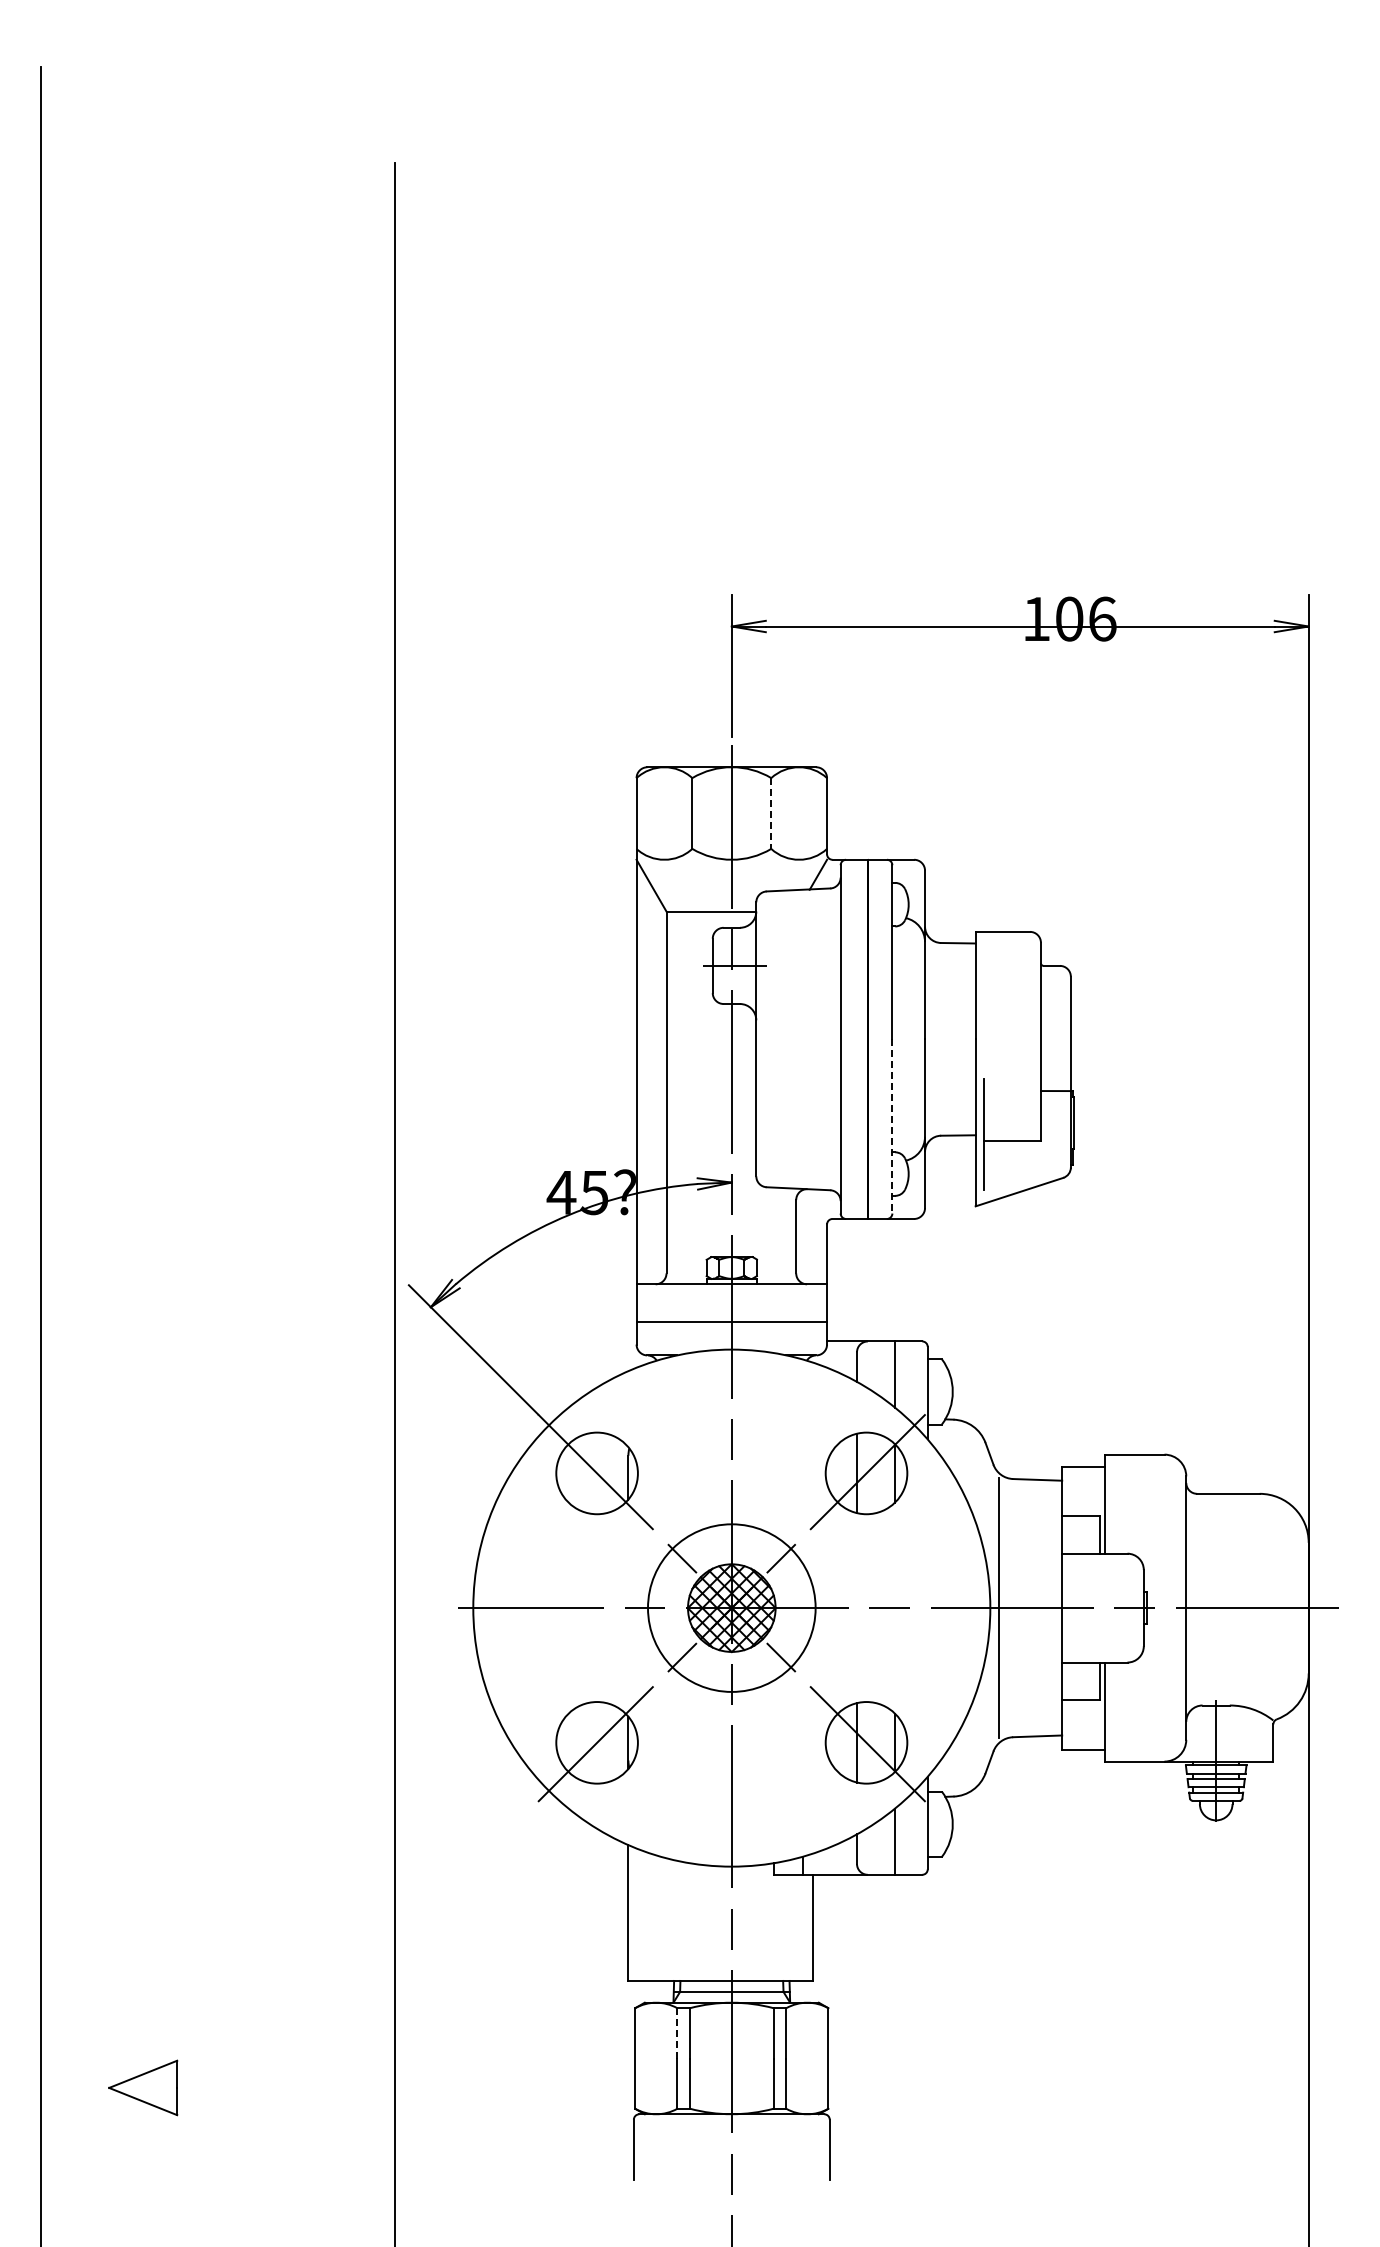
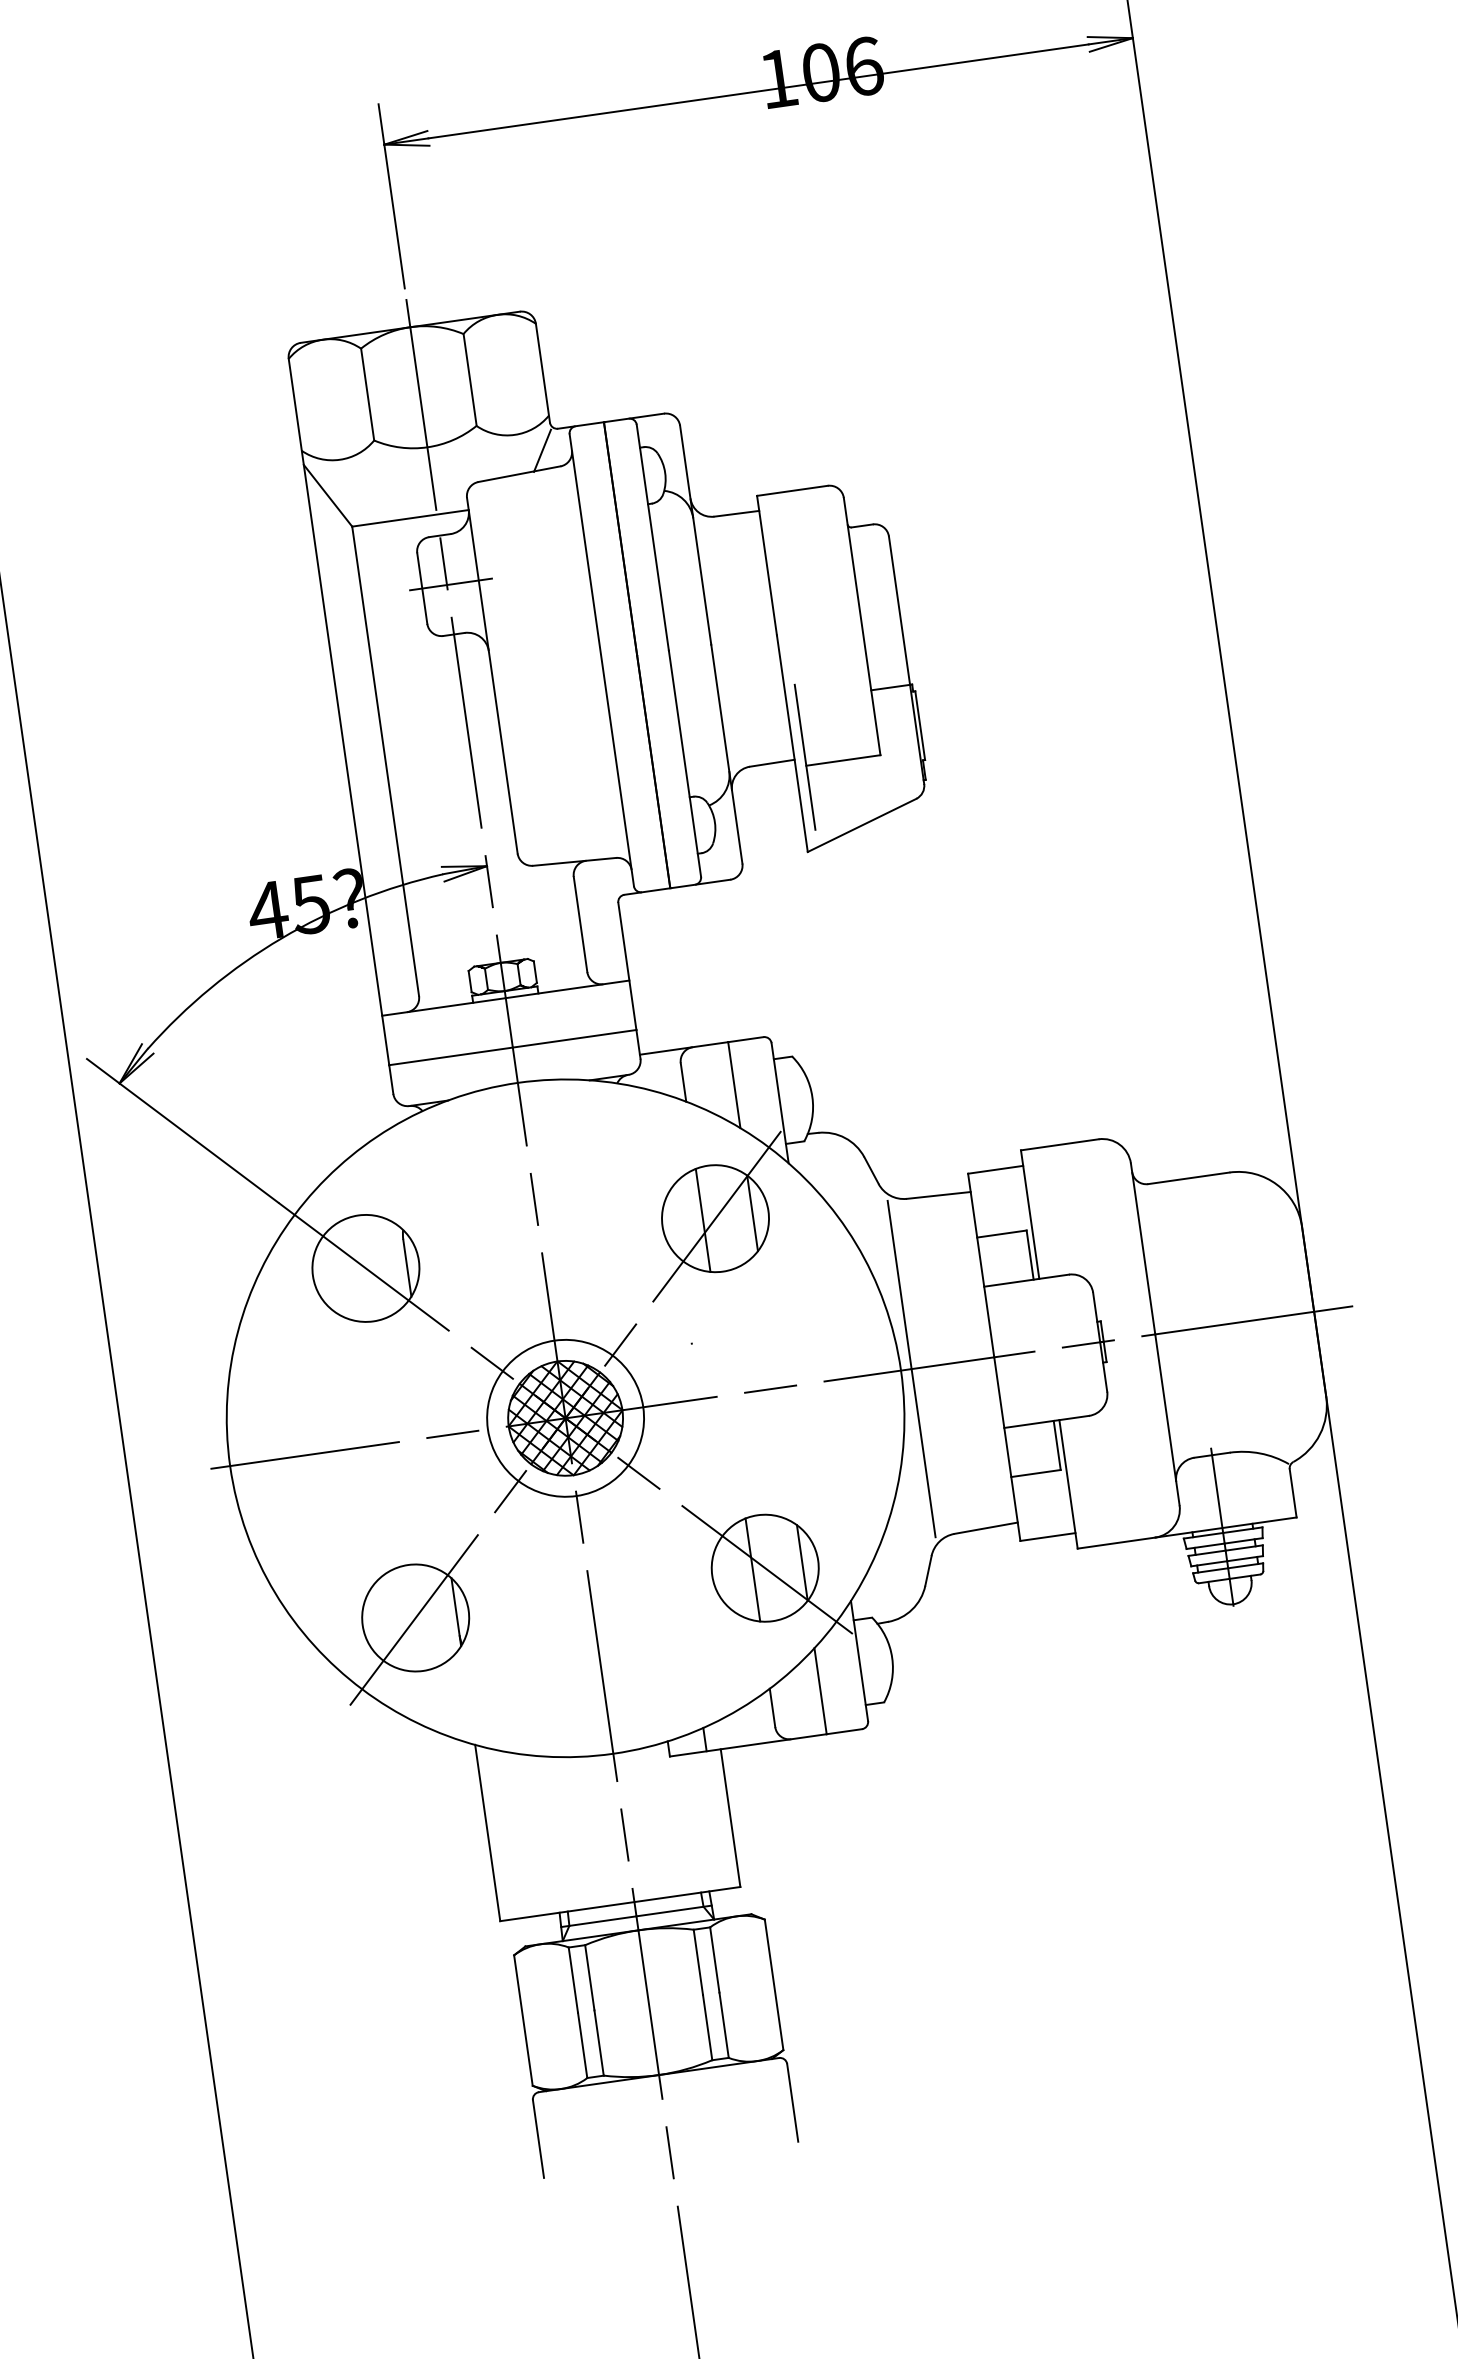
line: (771, 813) -> (470, 379), dashed -> solid
line: (892, 1126) -> (685, 763), dashed -> solid
circle: (731, 1608) -> (565, 1418), size x0.71
line: (677, 2032) -> (573, 1978), dashed -> solid

